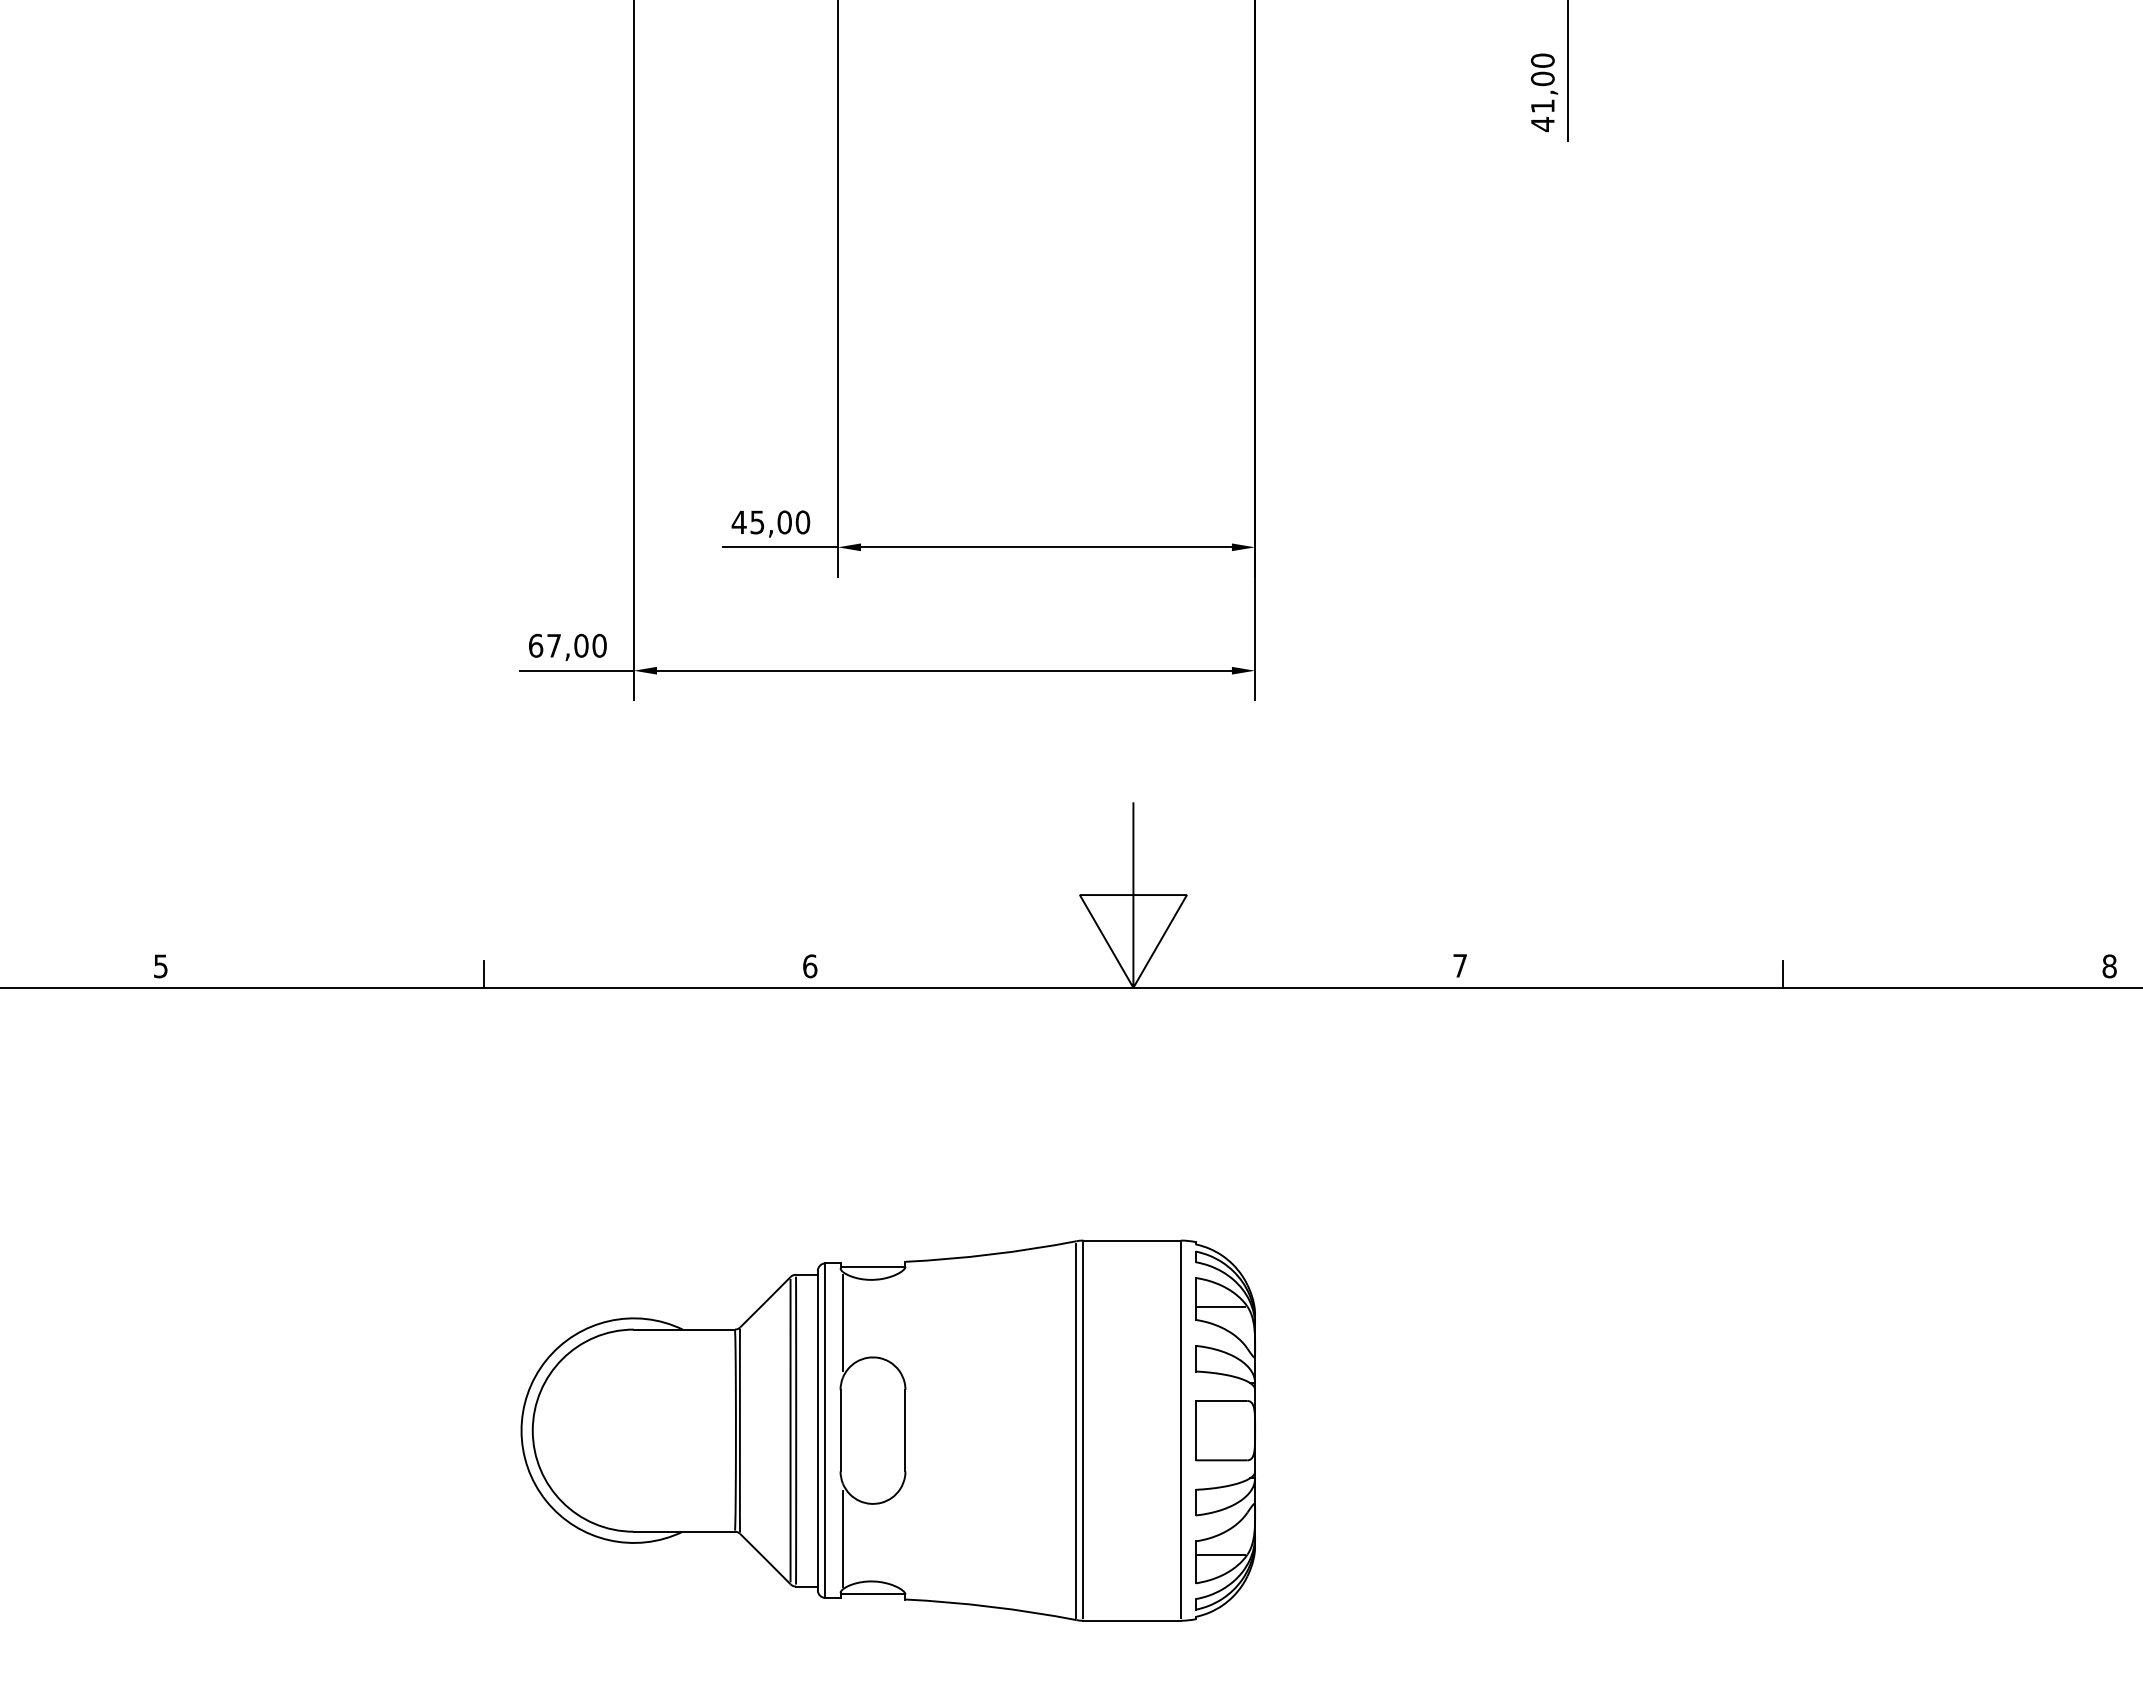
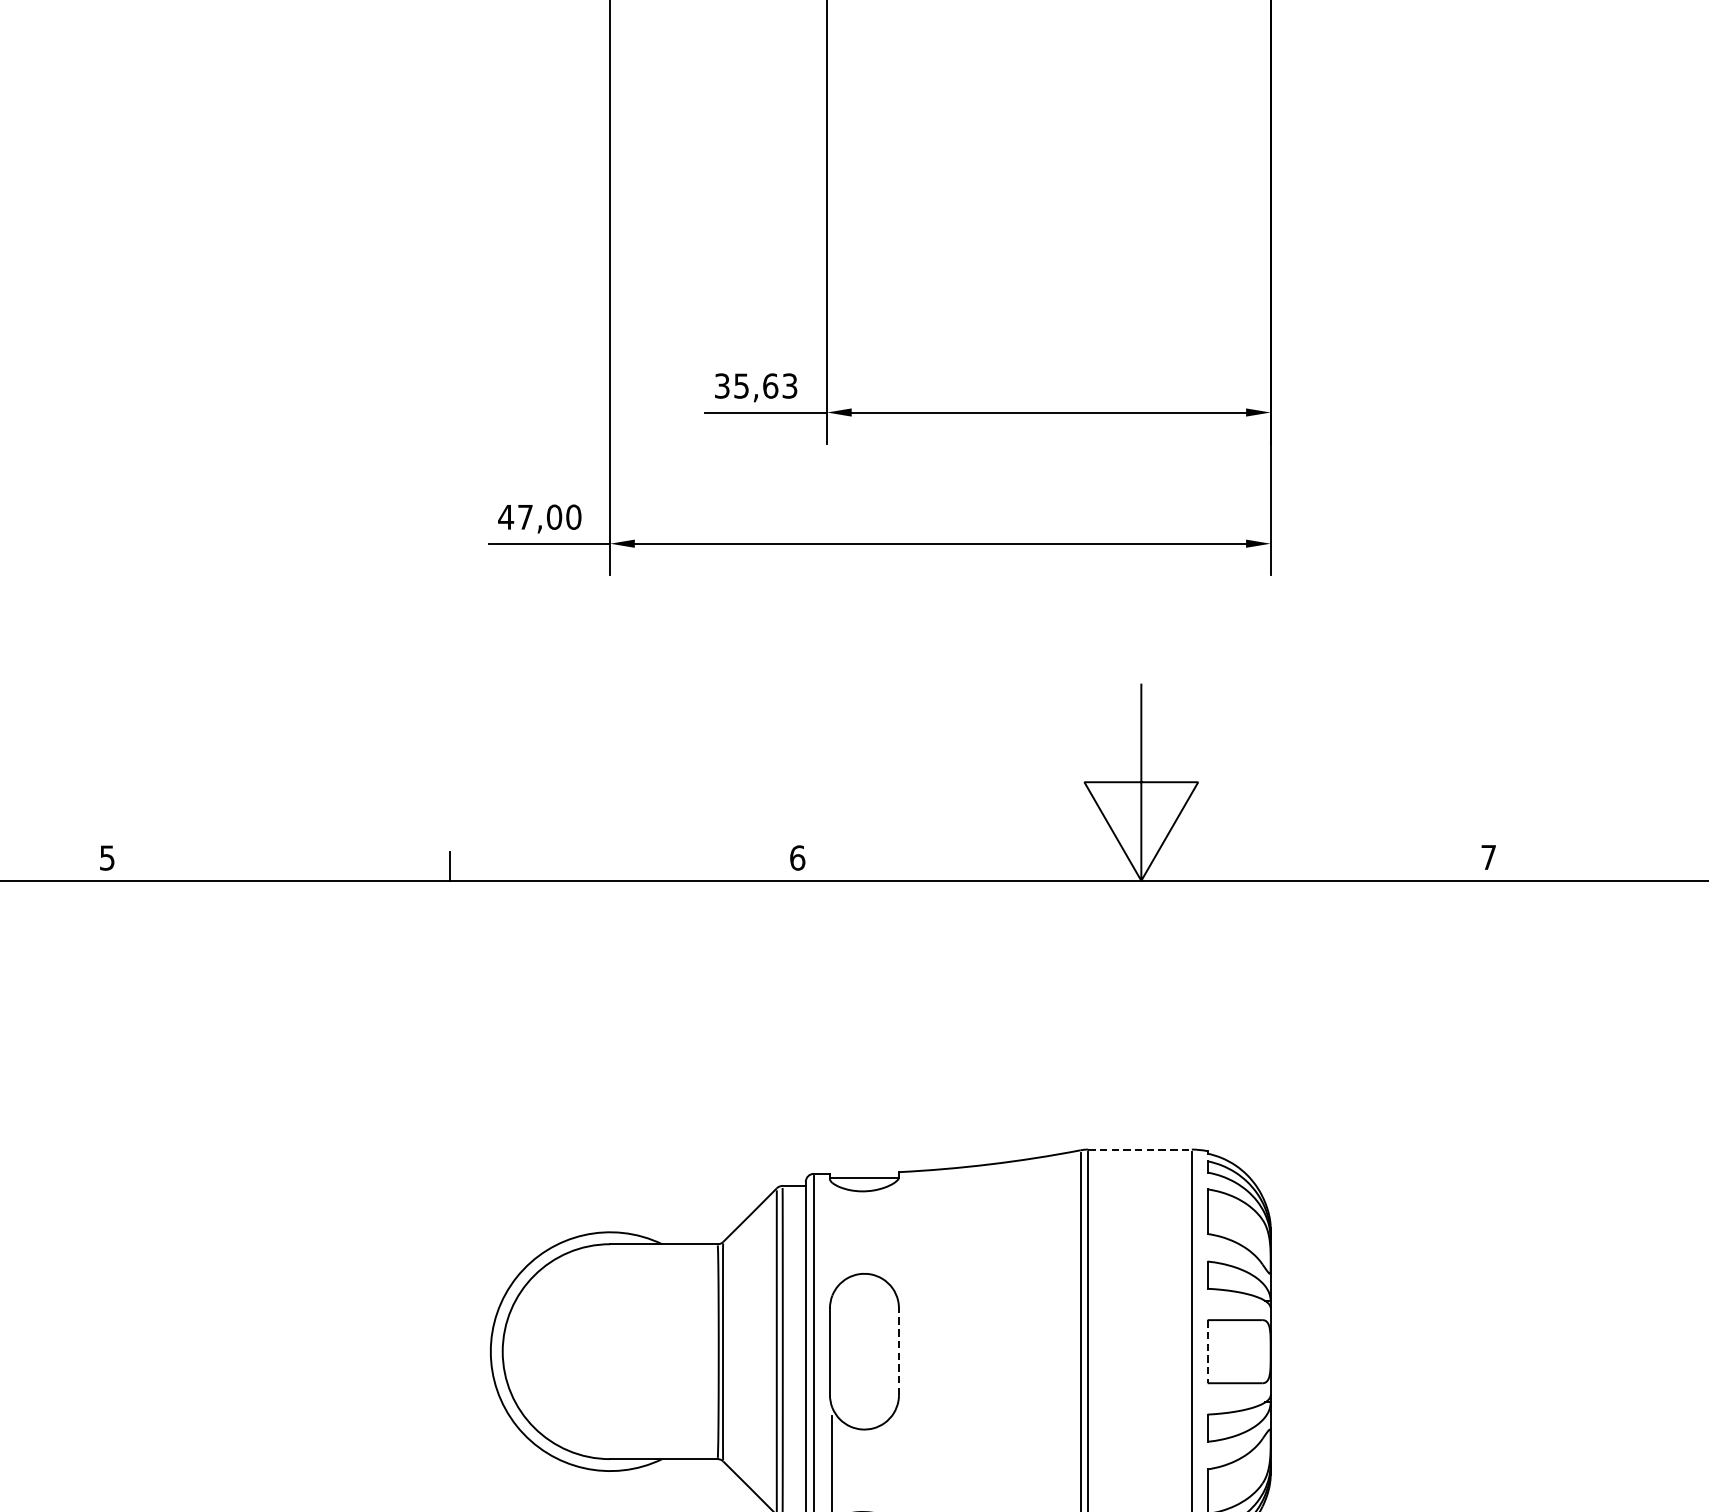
text: (770, 522) -> (755, 386), 45,00 -> 35,63
text: (535, 645) -> (505, 516), 67,00 -> 47,00
line: (1132, 1240) -> (1140, 1149), solid -> dashed
line: (1221, 1306) -> (1234, 1219), removed
line: (842, 1322) -> (832, 1236), removed
line: (905, 1430) -> (899, 1351), solid -> dashed
line: (1195, 1430) -> (1207, 1351), solid -> dashed
line: (1221, 1554) -> (1234, 1483), removed

